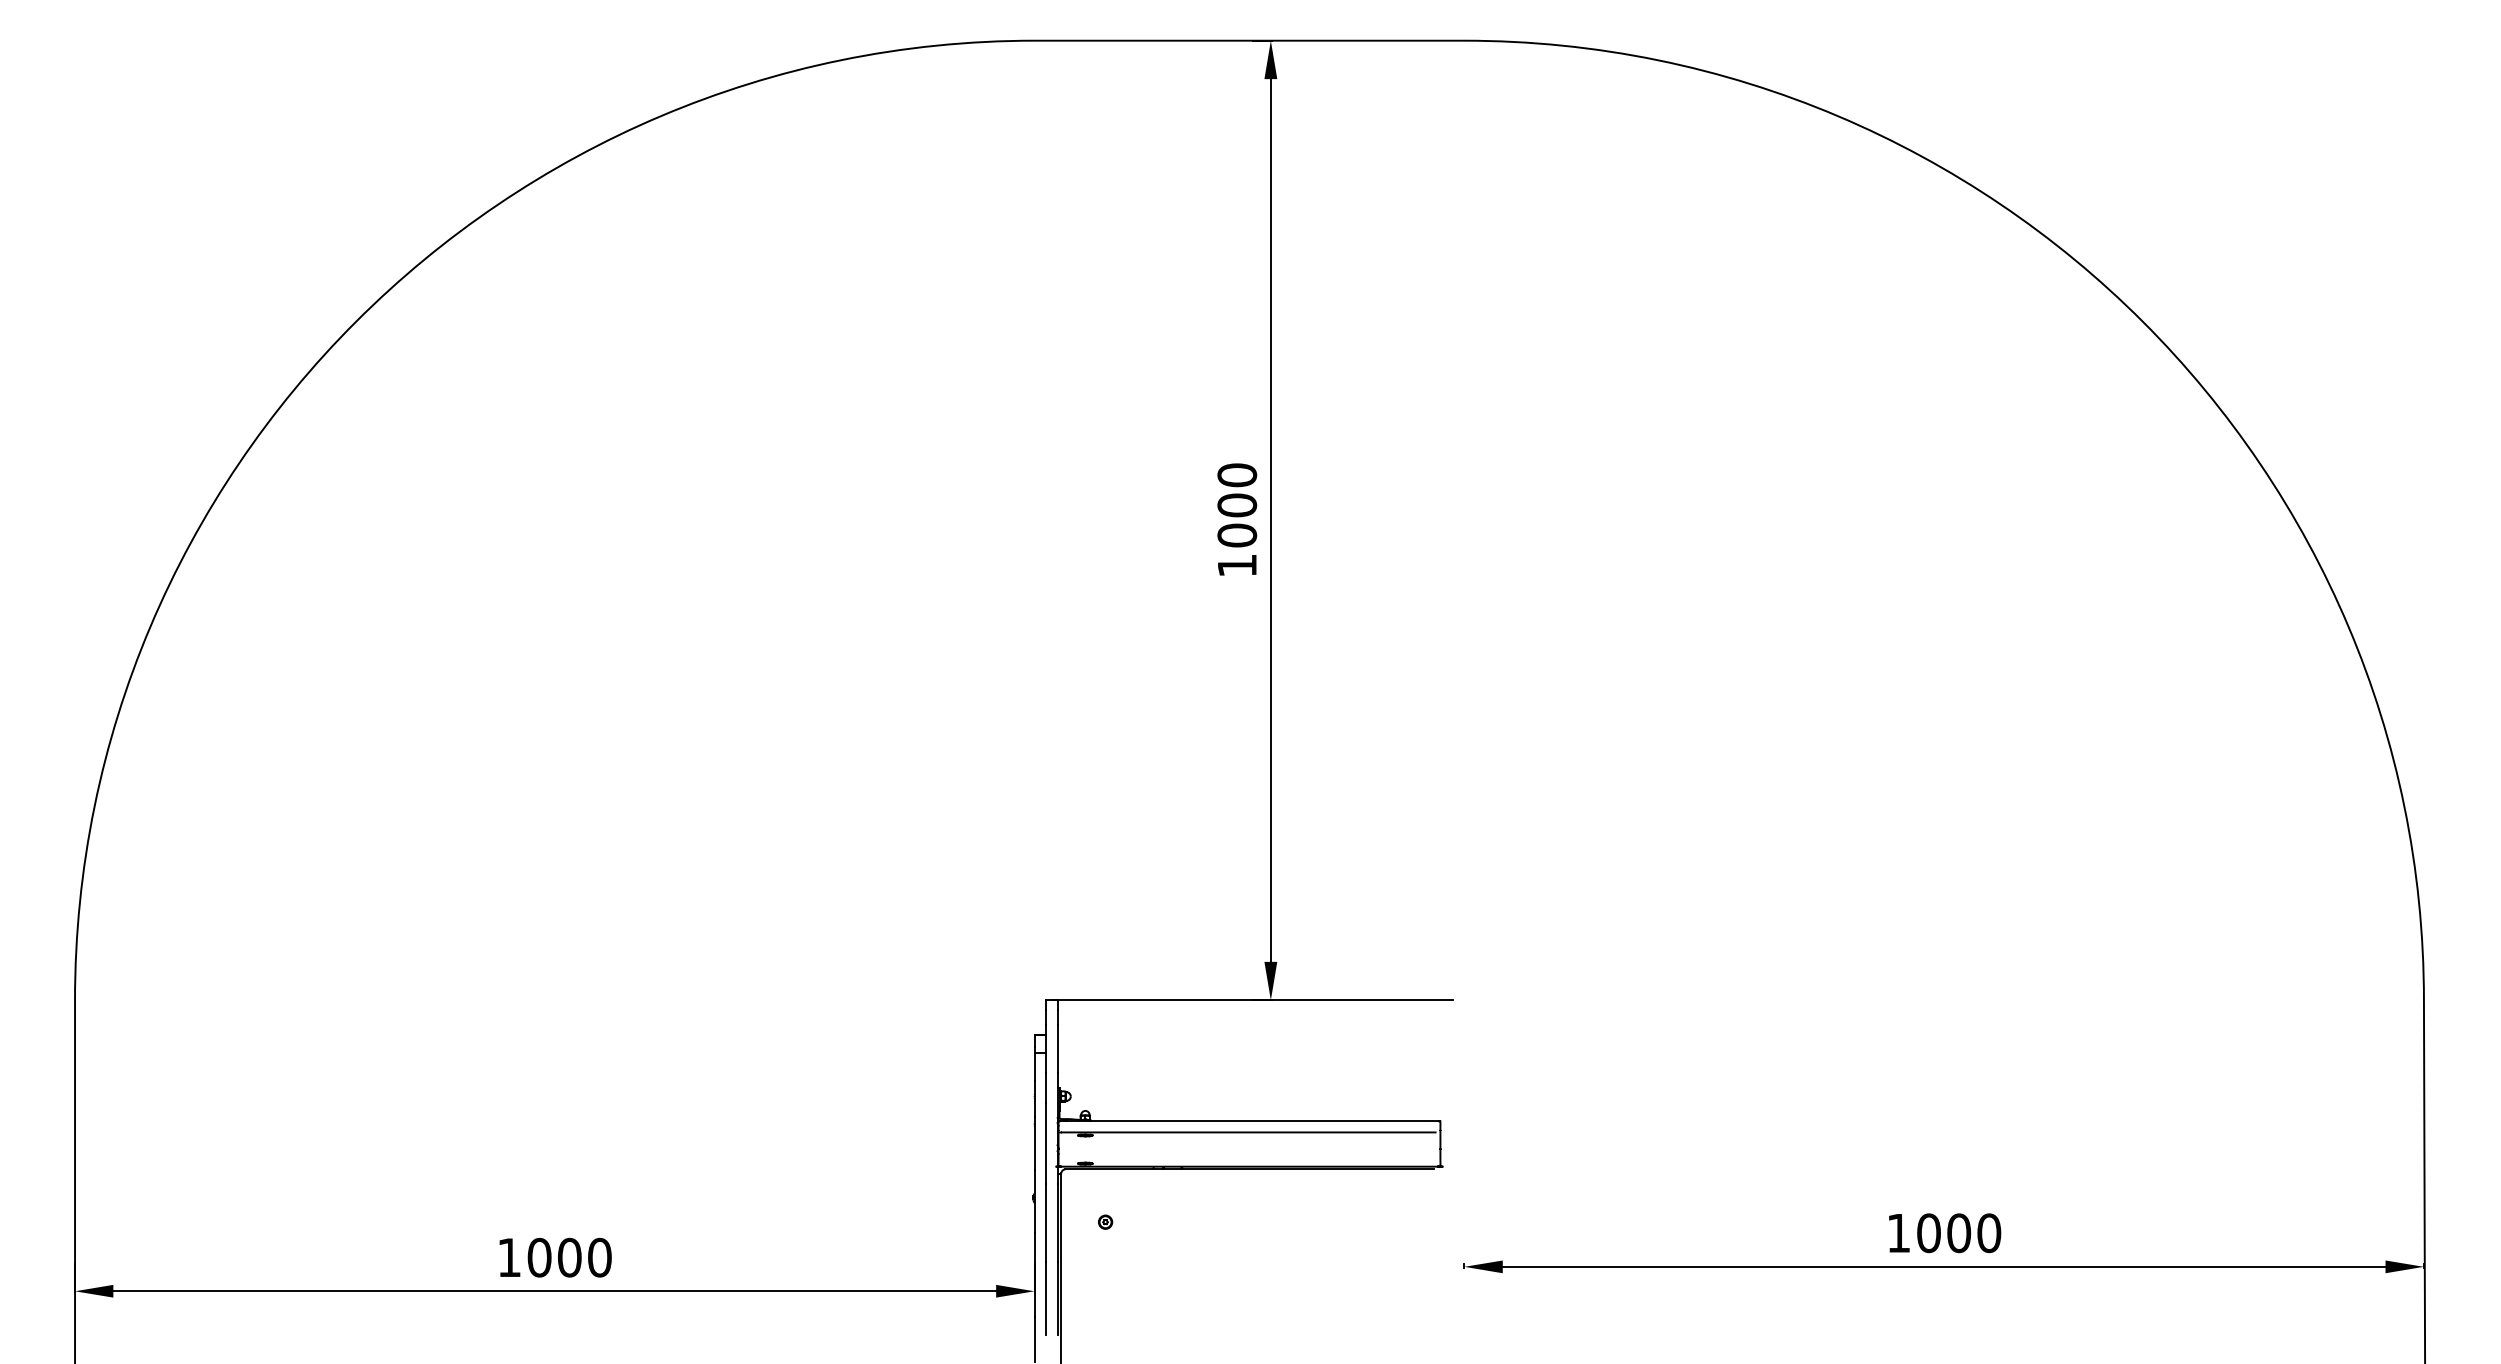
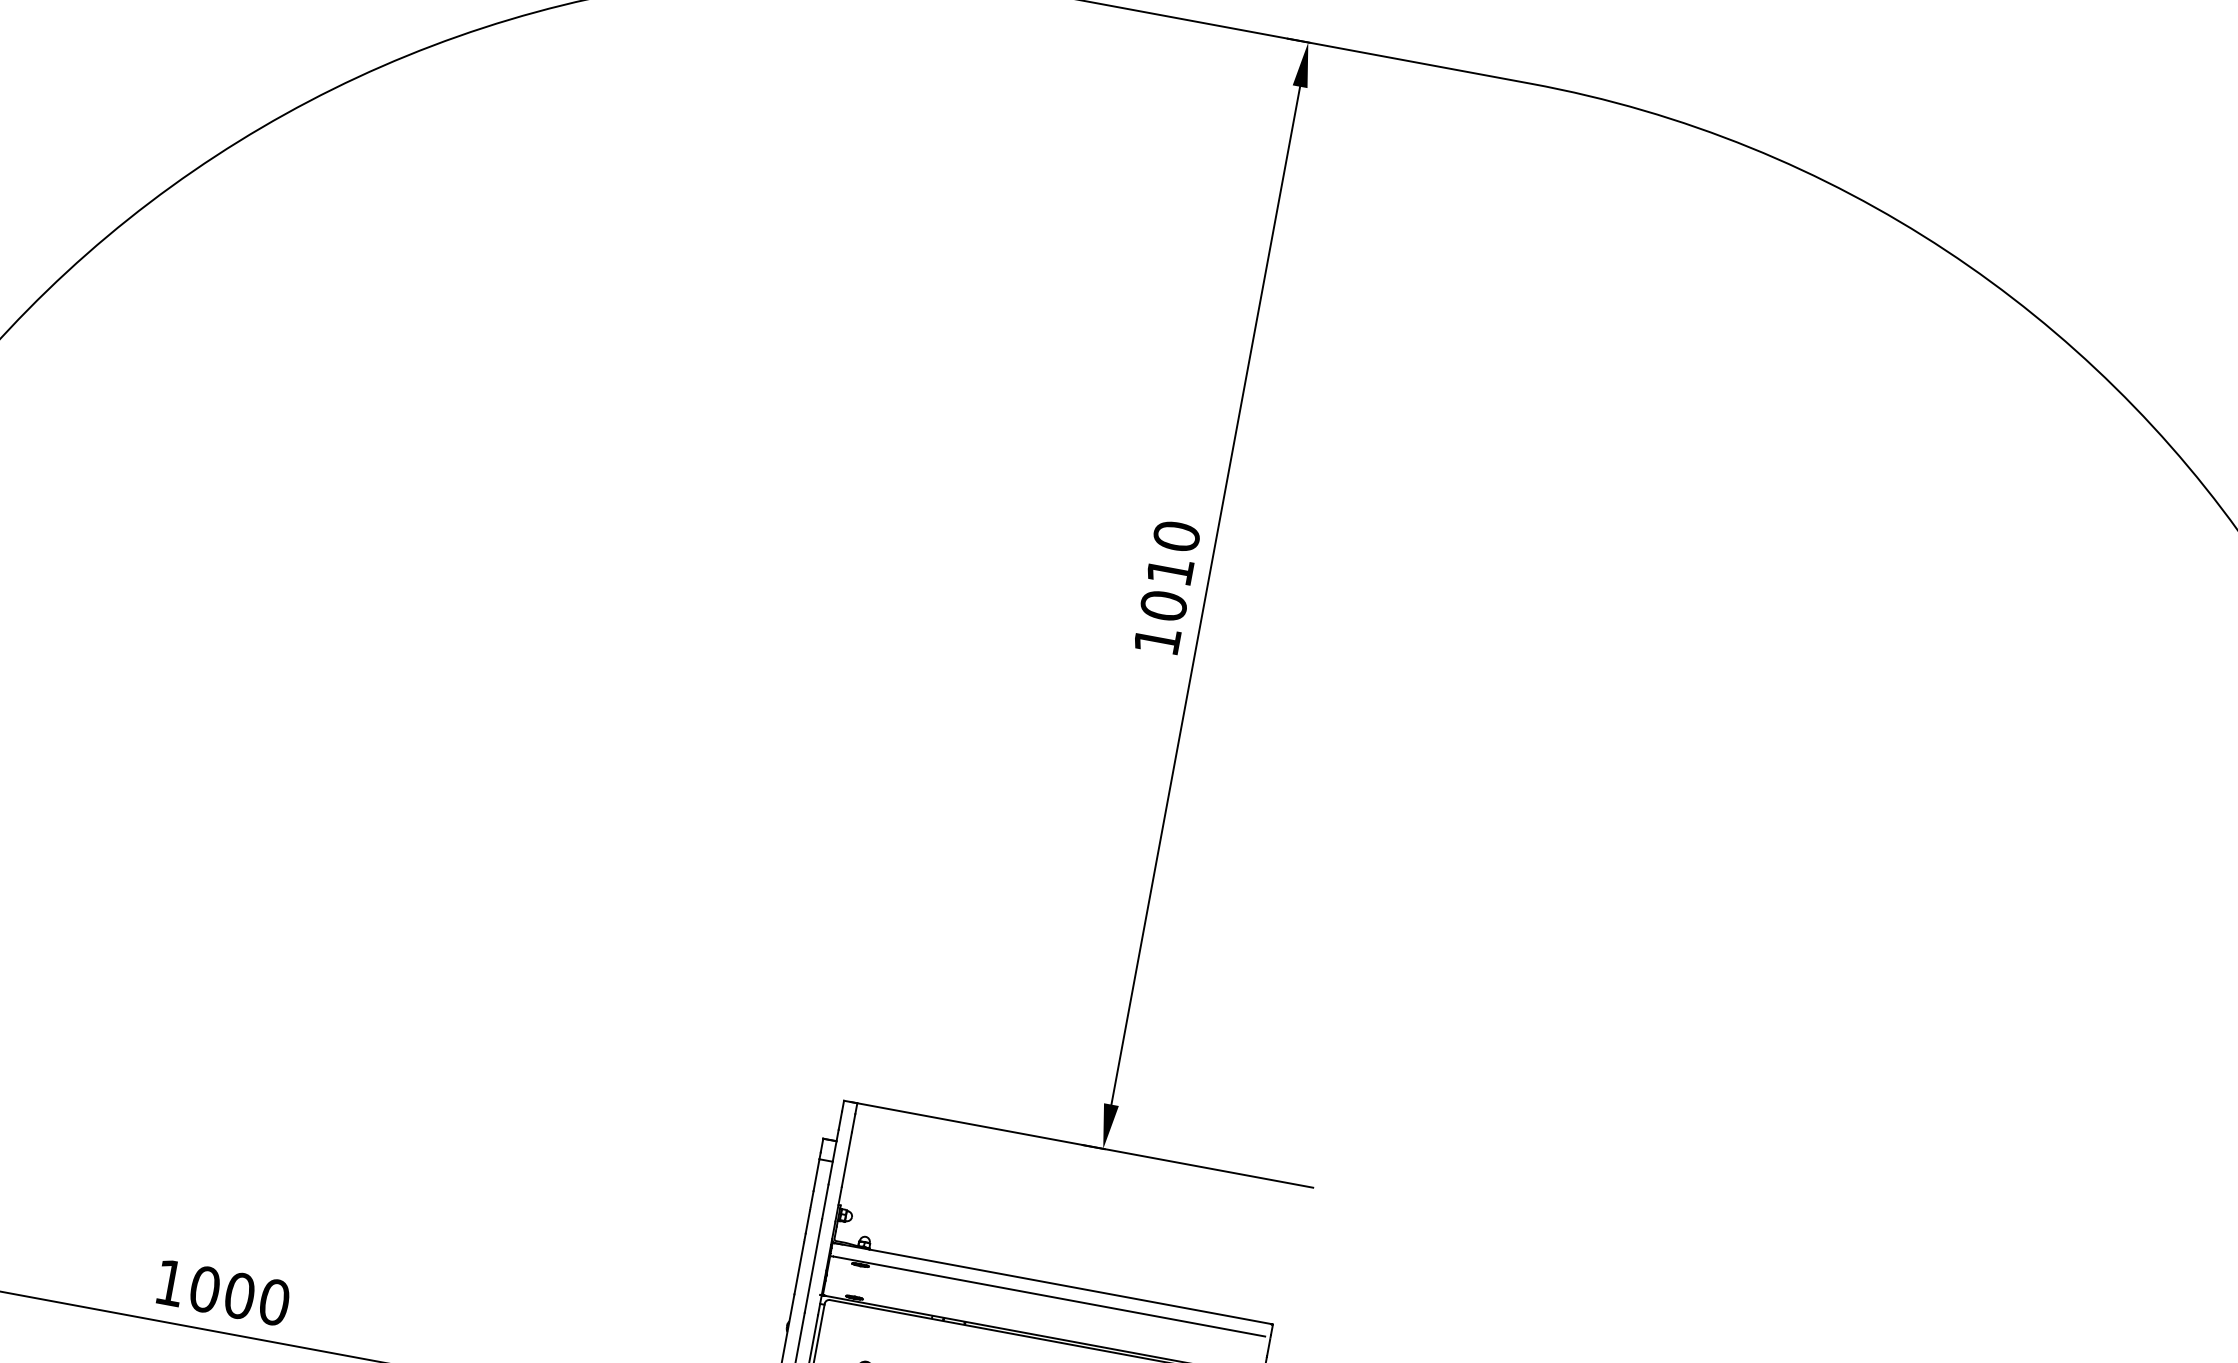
text: (1237, 505) -> (1170, 571), 1000 -> 1010

